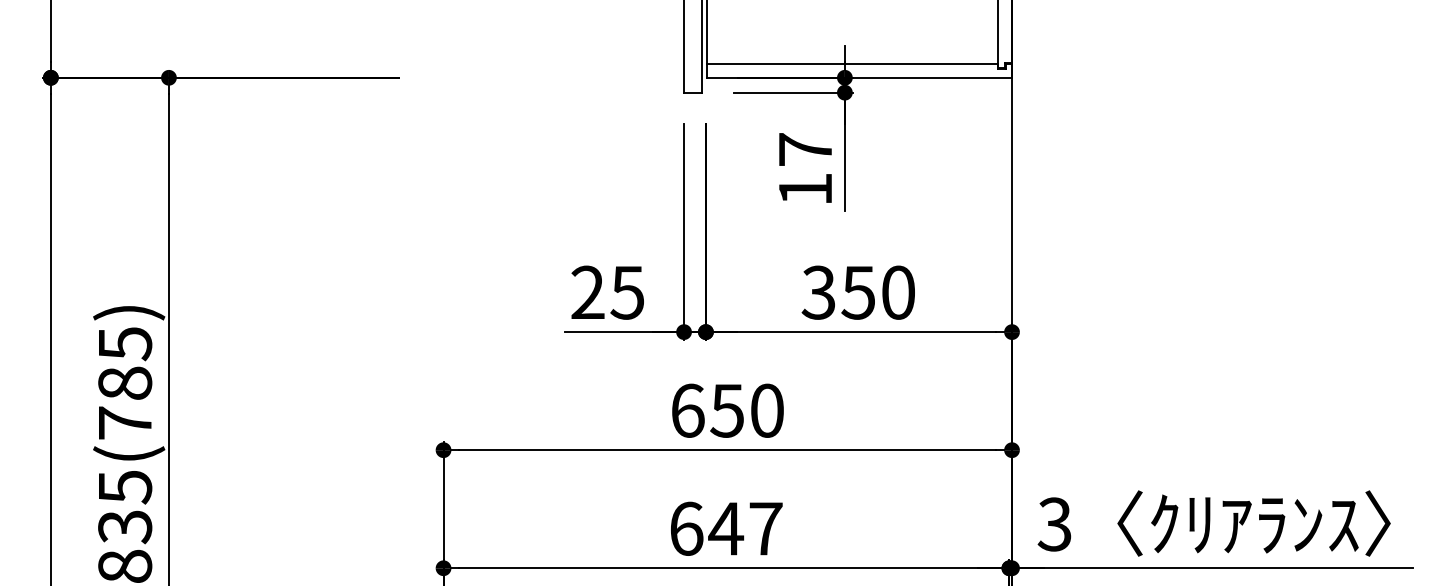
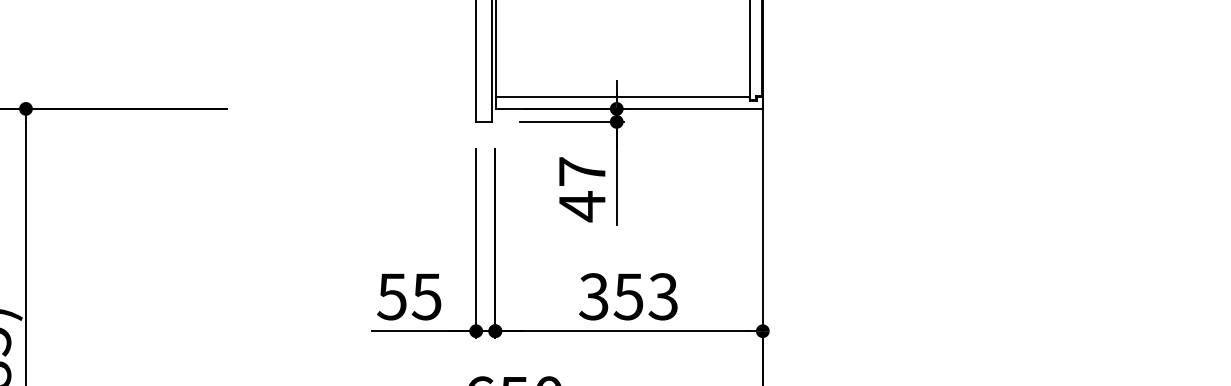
text: (805, 189) -> (582, 206), 17 -> 47
text: (587, 292) -> (391, 296), 25 -> 55
text: (897, 292) -> (662, 296), 350 -> 353

